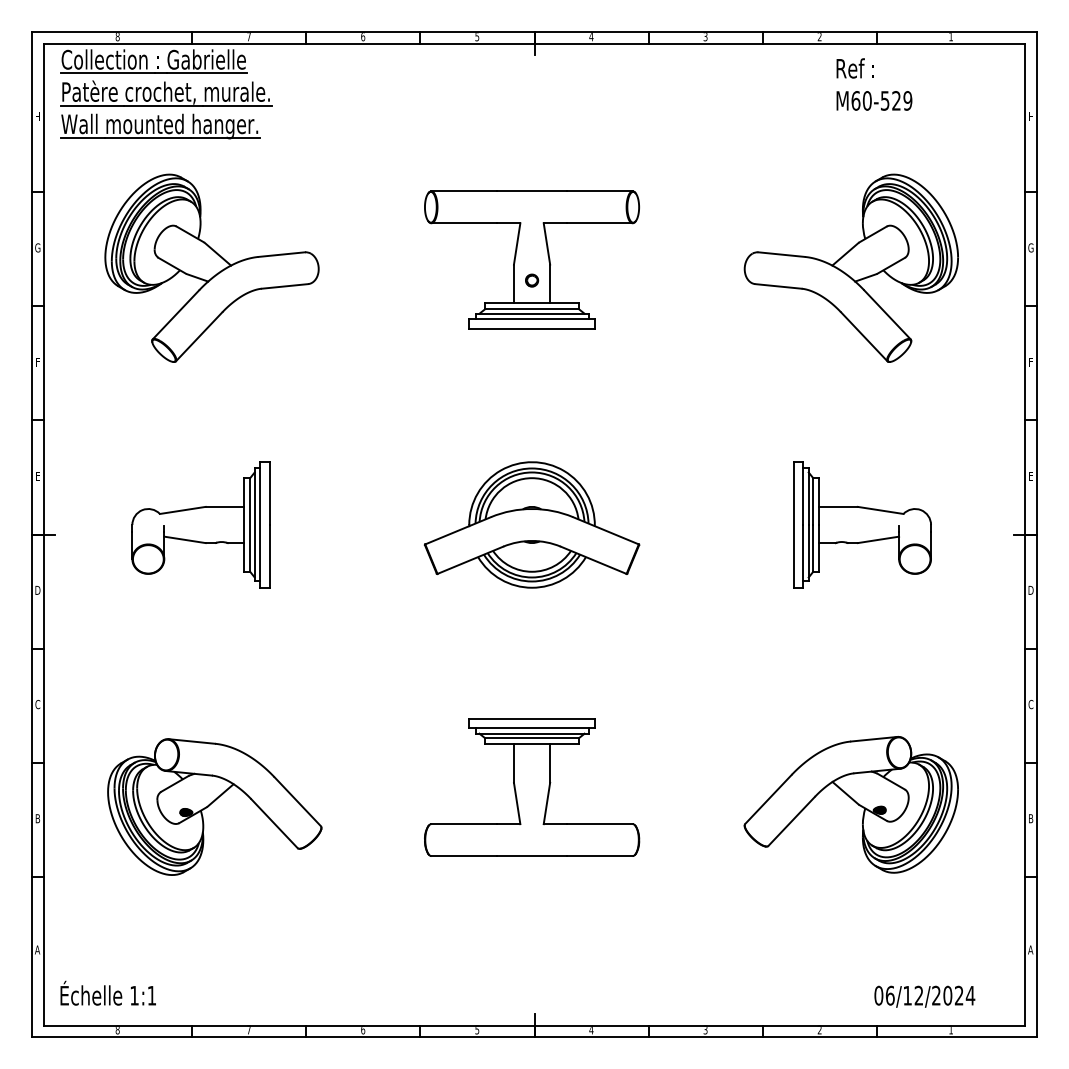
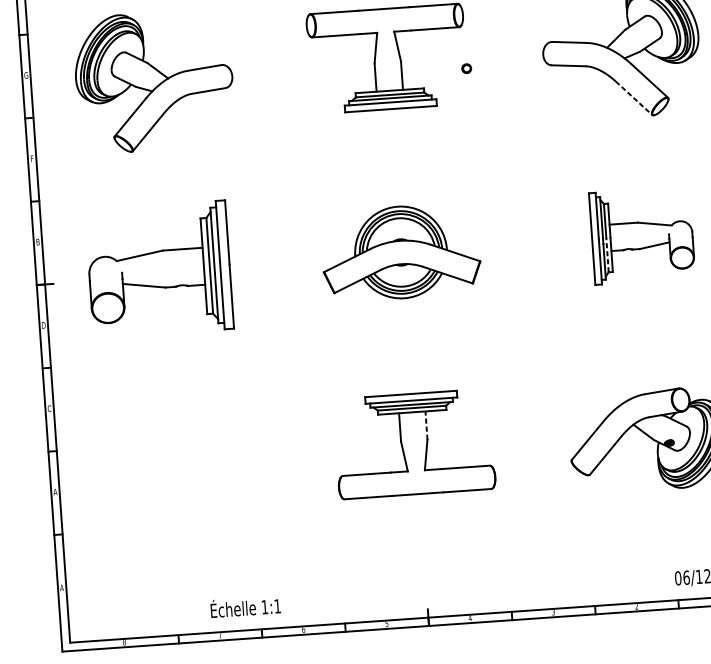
part: (532, 280) -> (467, 68), moved
line: (864, 336) -> (634, 97), solid -> dashed
text: (37, 475) -> (37, 241), E -> B
part: (200, 524) -> (159, 269), size x1.4
line: (813, 547) -> (607, 254), solid -> dashed
line: (550, 762) -> (426, 424), solid -> dashed
part: (214, 806) -> (183, 474), removed
text: (37, 818) -> (55, 491), B -> A
text: (107, 992) -> (245, 606), moved

